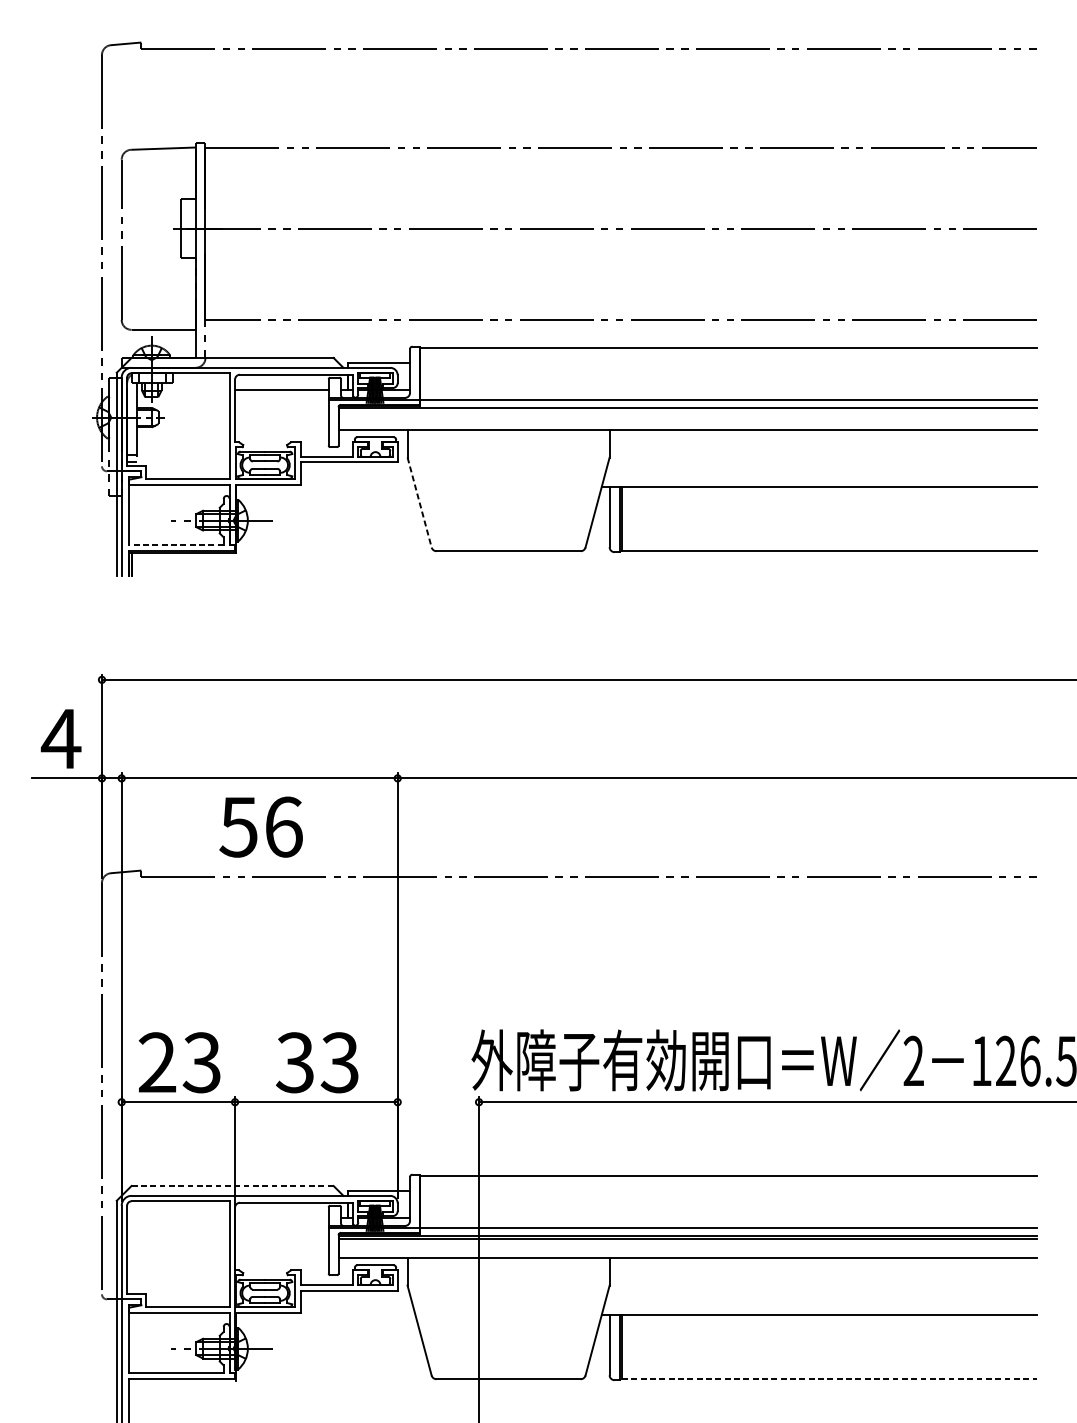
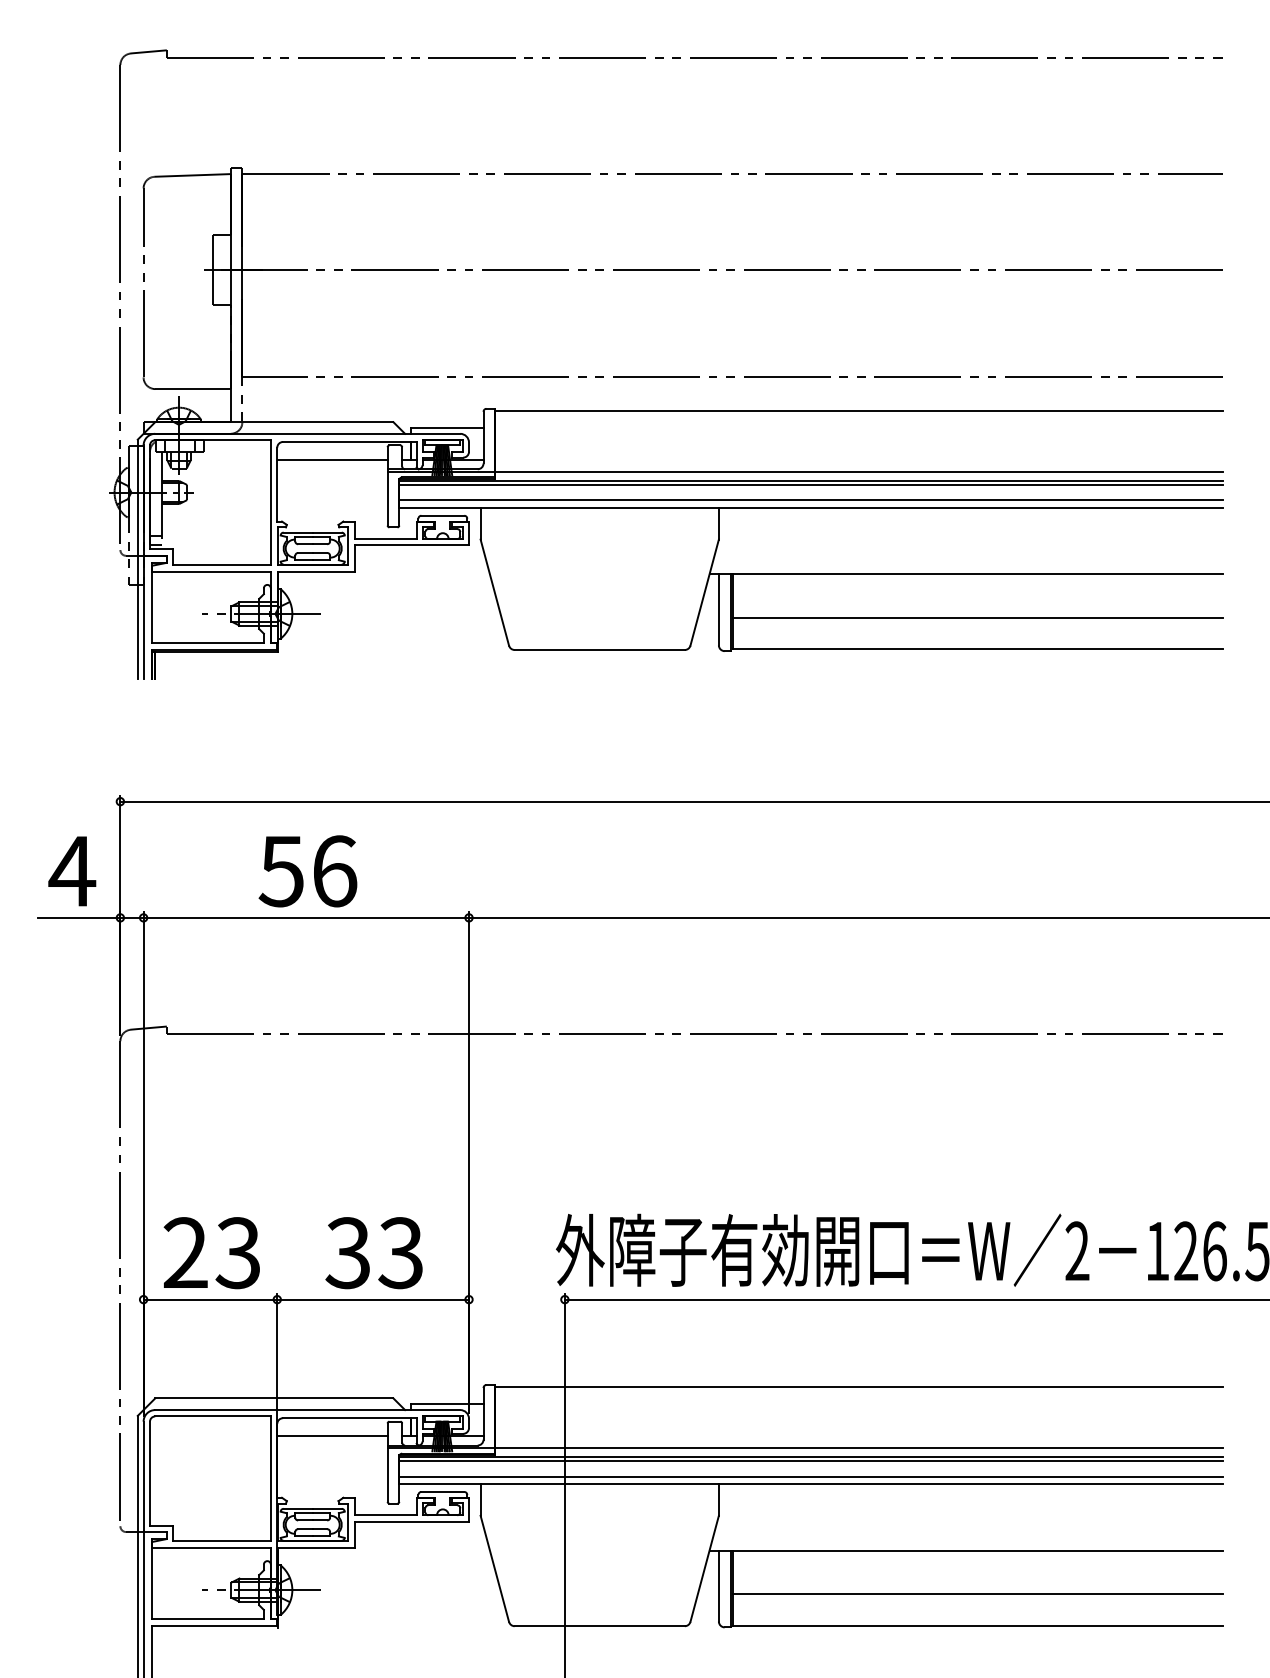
line: (687, 410) -> (810, 484), added
line: (687, 424) -> (810, 500), added
line: (419, 502) -> (494, 592), dashed -> solid
line: (829, 524) -> (977, 618), added
line: (175, 545) -> (207, 643), dashed -> solid
text: (260, 827) -> (307, 871), moved
line: (232, 1186) -> (274, 1398), dashed -> solid
line: (281, 1218) -> (332, 1436), added
line: (687, 1252) -> (810, 1476), added
line: (829, 1352) -> (977, 1594), added
line: (829, 1378) -> (978, 1625), dashed -> solid

